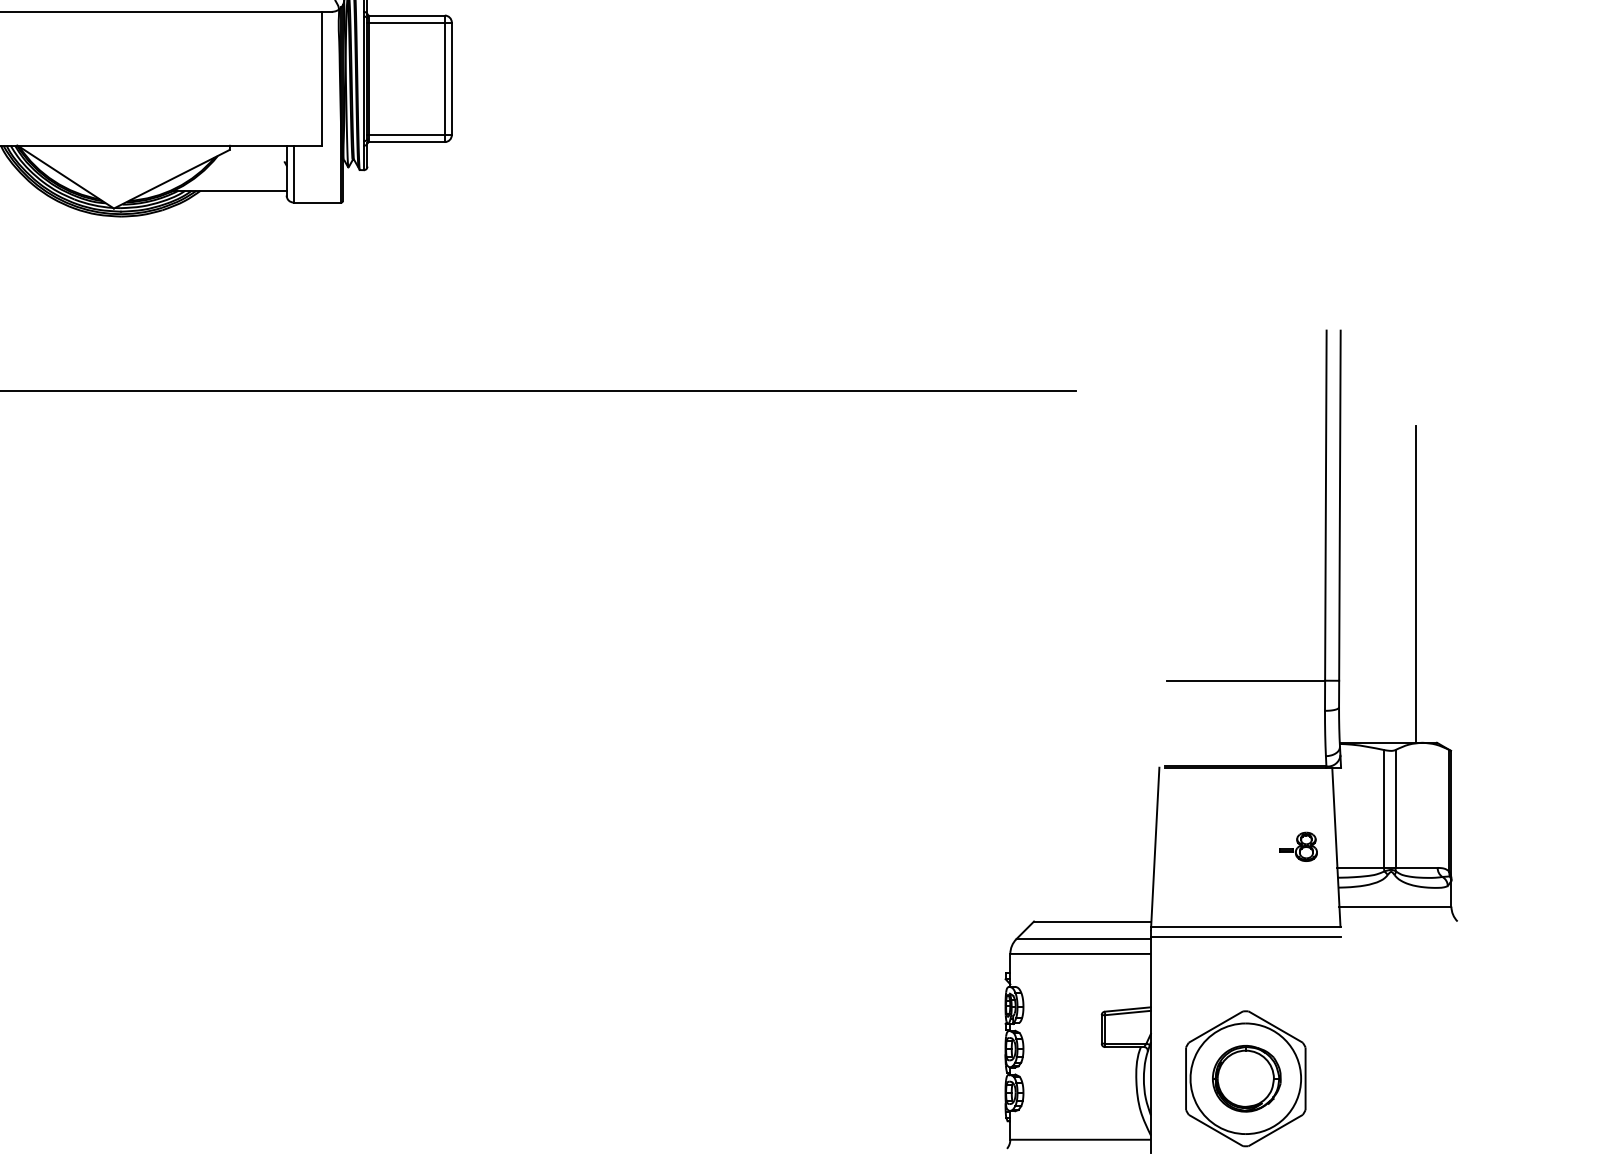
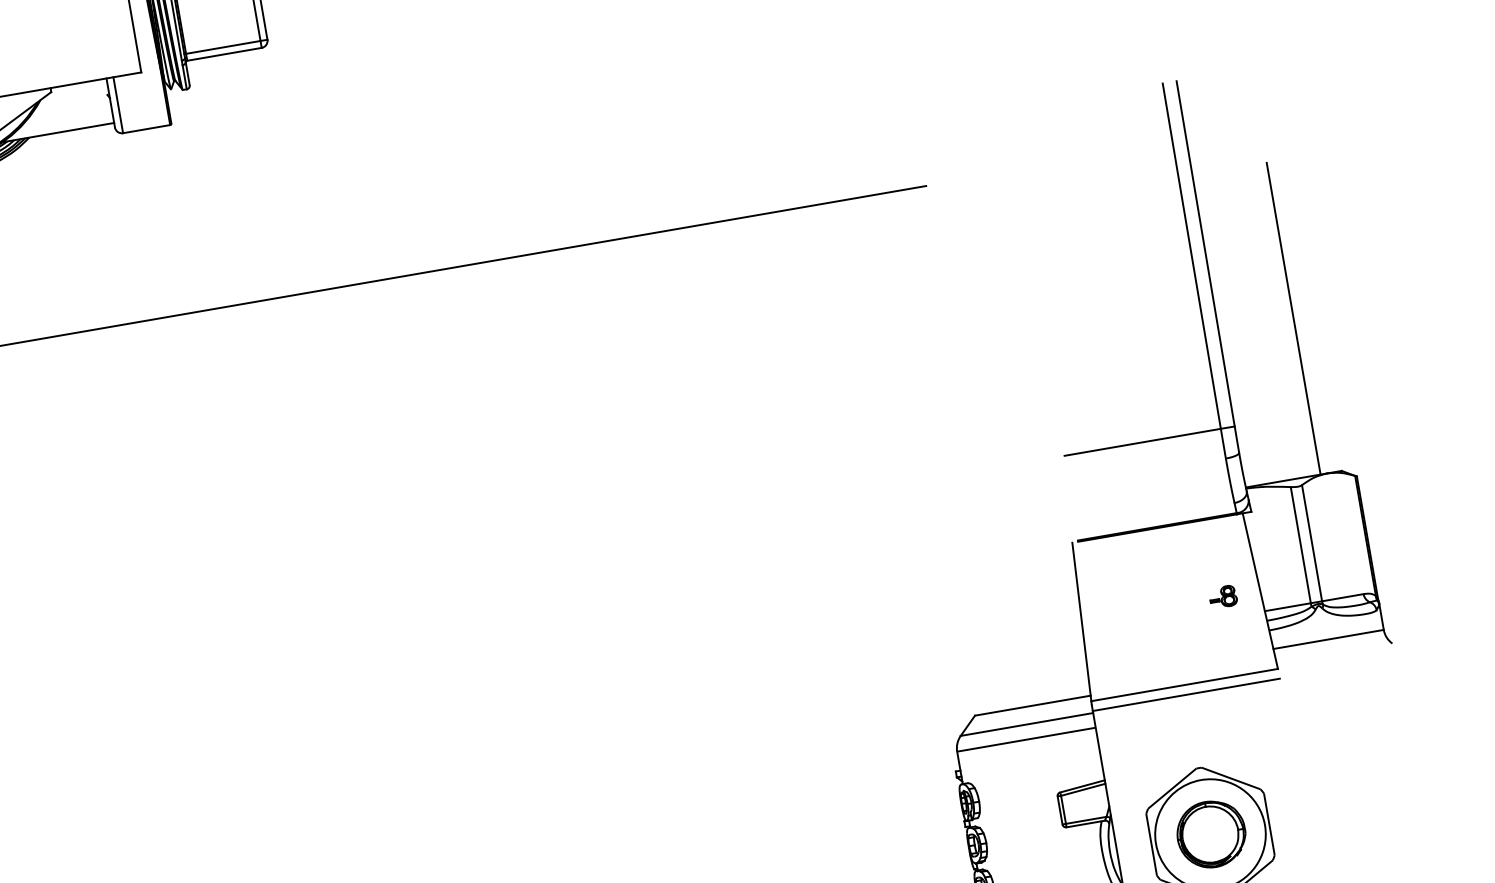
part: (1298, 846) -> (1222, 596), size x0.71

